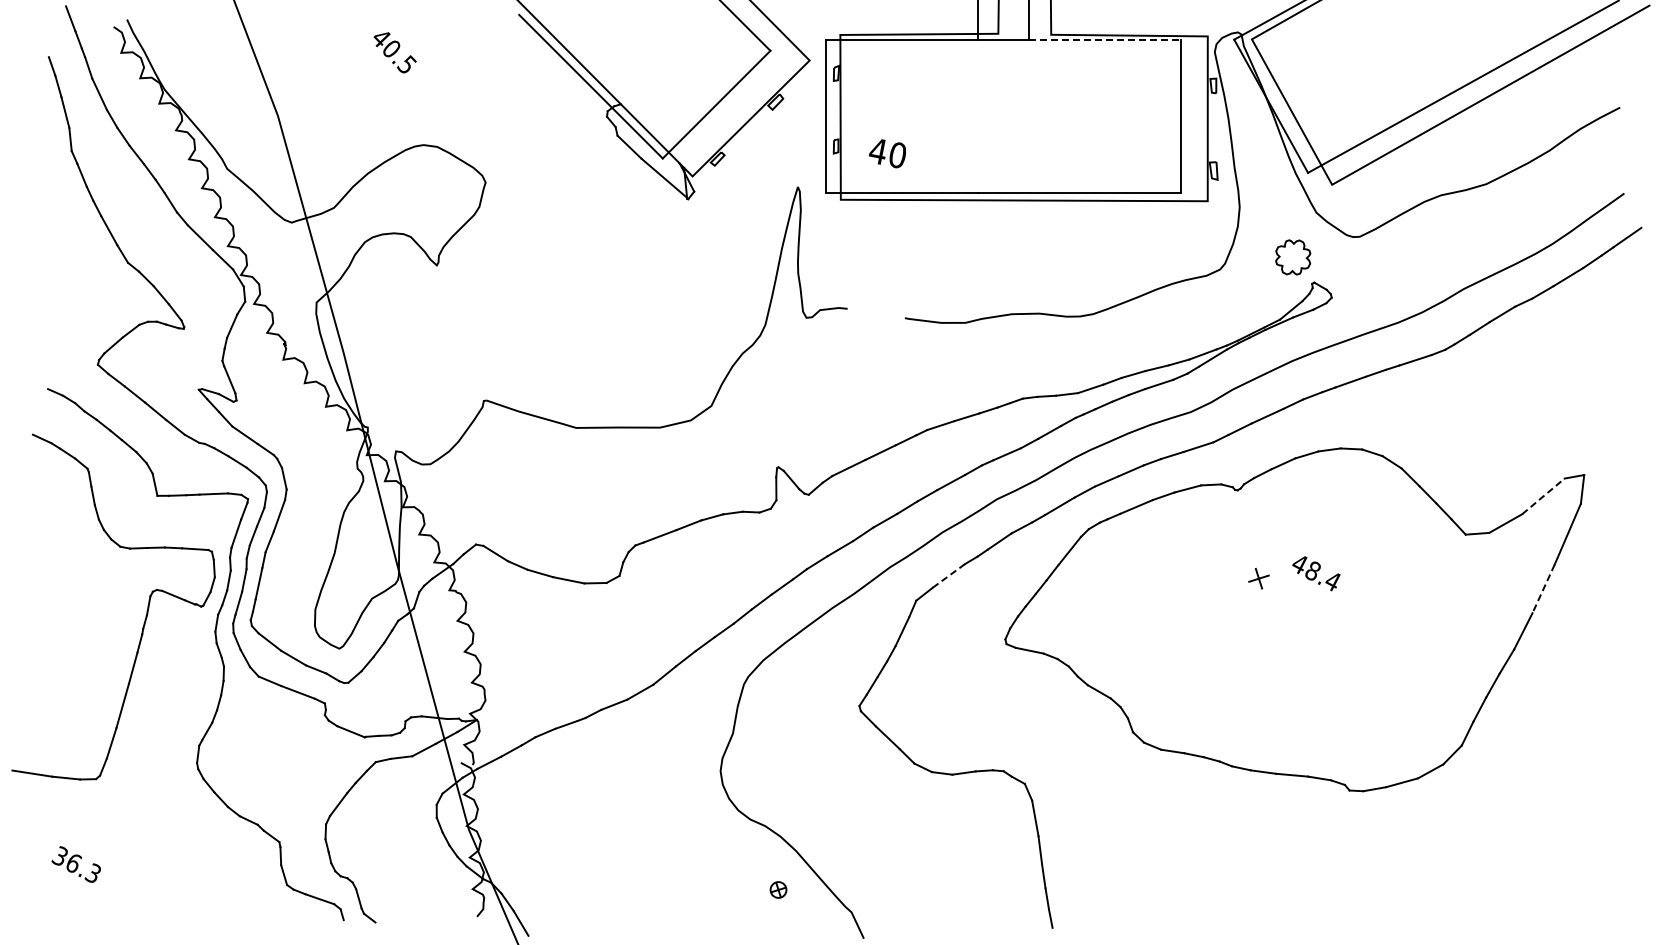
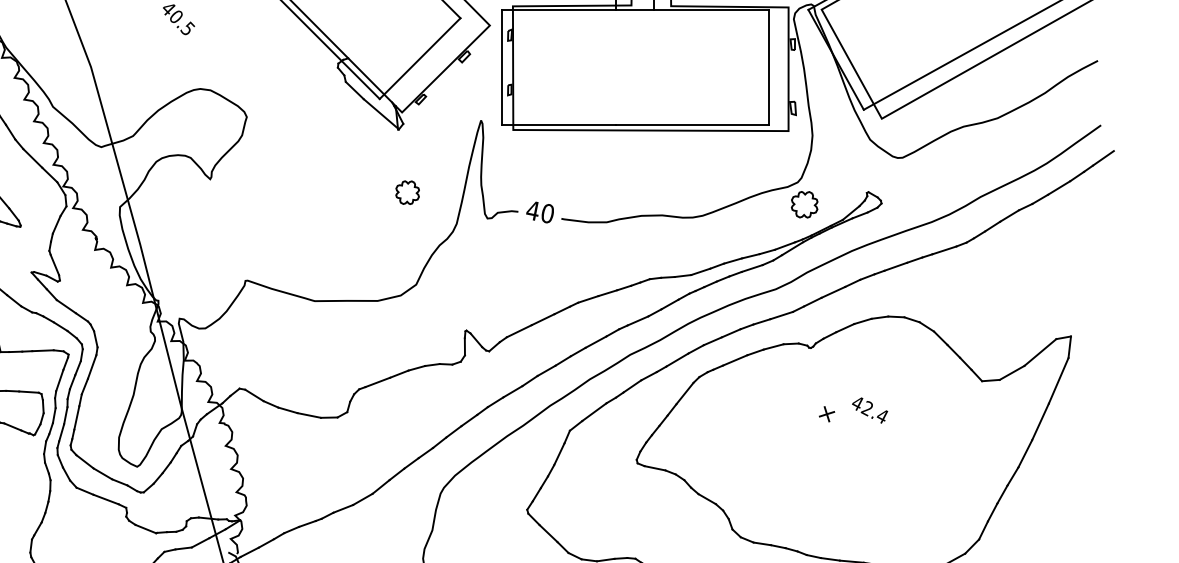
line: (1105, 40) -> (711, 10), dashed -> solid
text: (887, 153) -> (540, 212), moved
part: (1293, 257) -> (804, 204), moved
part: (699, 283) -> (407, 192), added
line: (1543, 496) -> (1040, 352), dashed -> solid
text: (1312, 571) -> (867, 408), 48.4 -> 42.4
line: (949, 575) -> (594, 411), dashed -> solid
line: (1543, 588) -> (1040, 421), dashed -> solid

